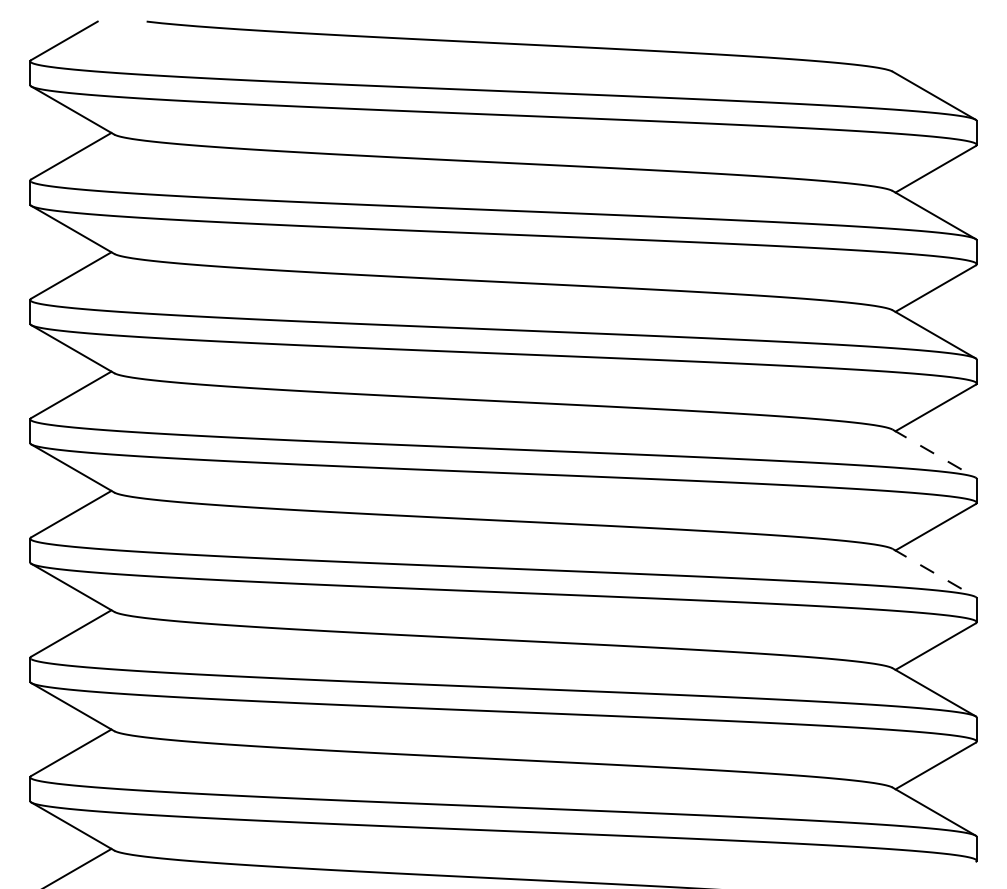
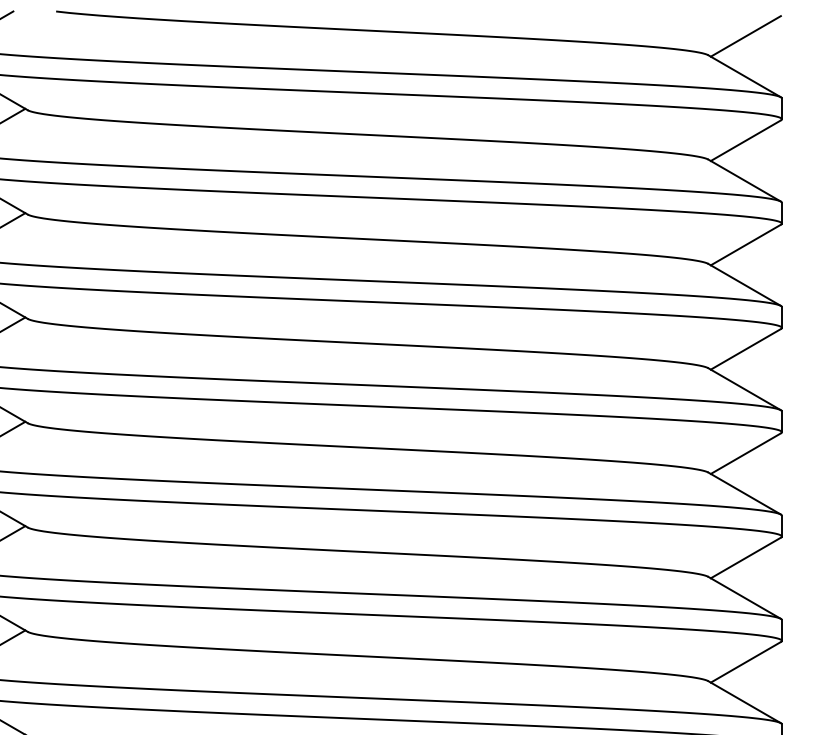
line: (935, 49) -> (745, 35), added
line: (934, 453) -> (744, 389), dashed -> solid
line: (934, 572) -> (744, 493), dashed -> solid

